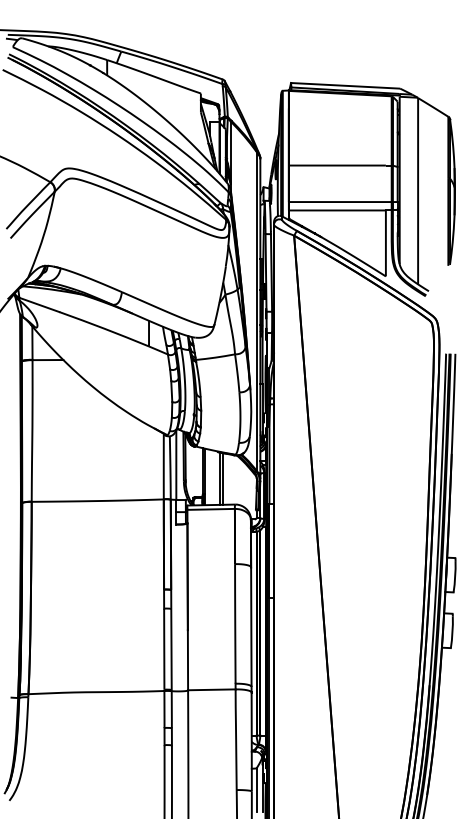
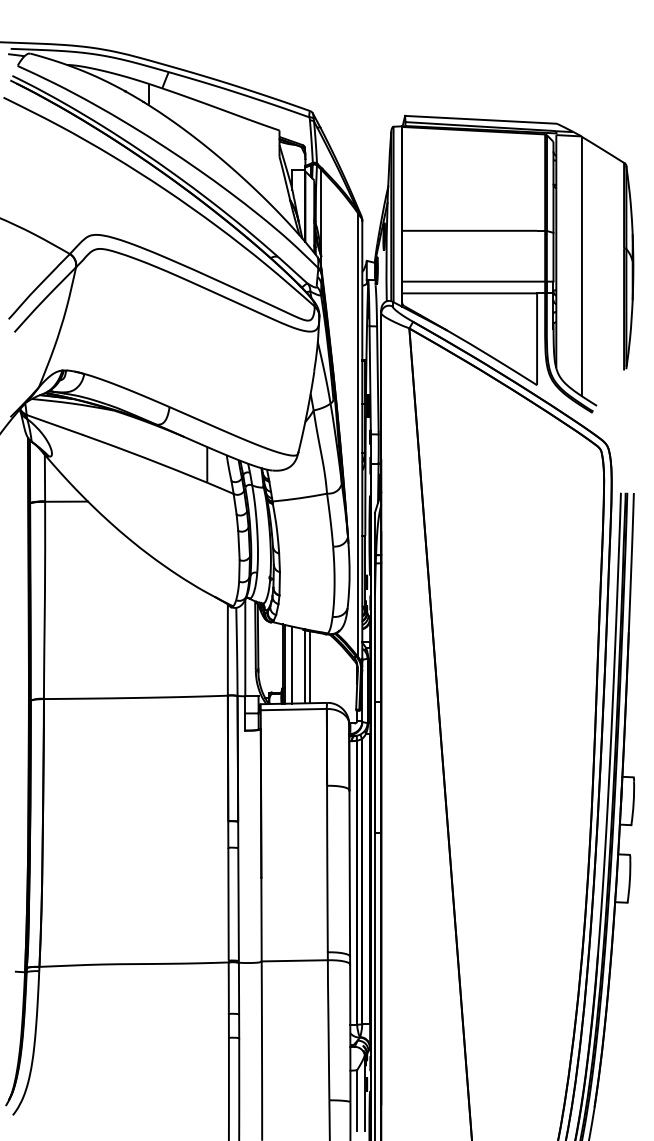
line: (210, 477) -> (292, 664), added

